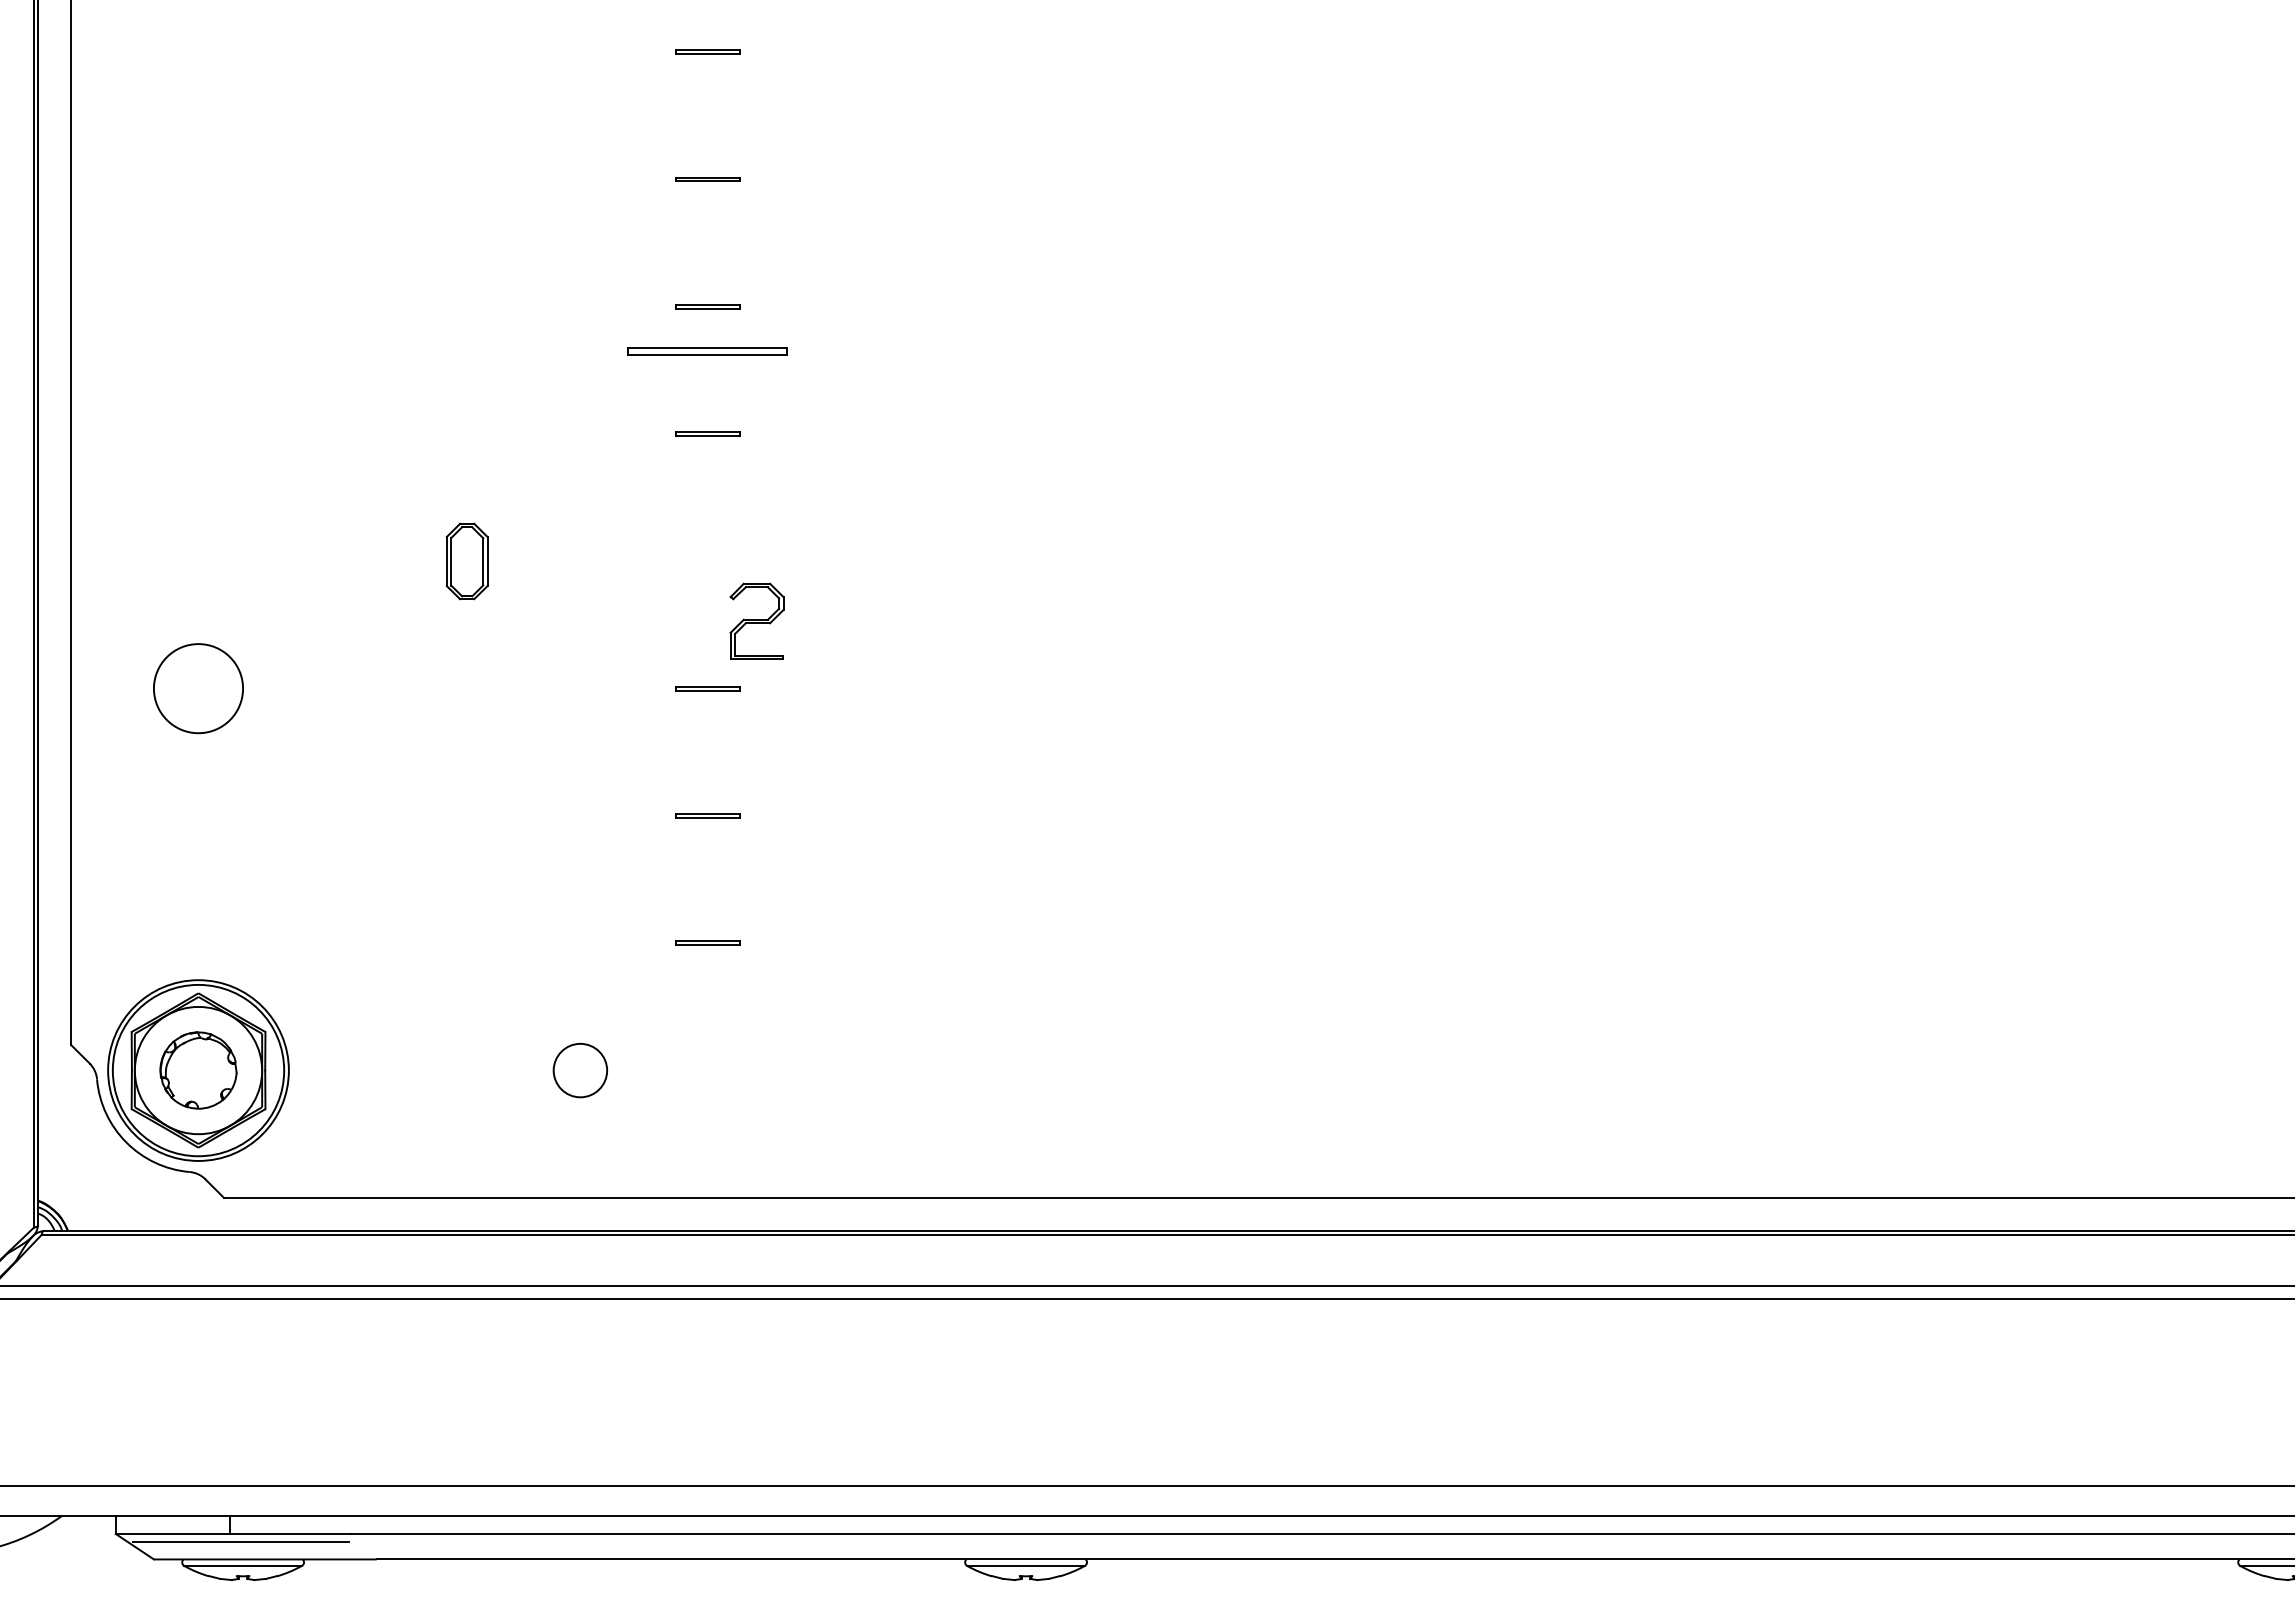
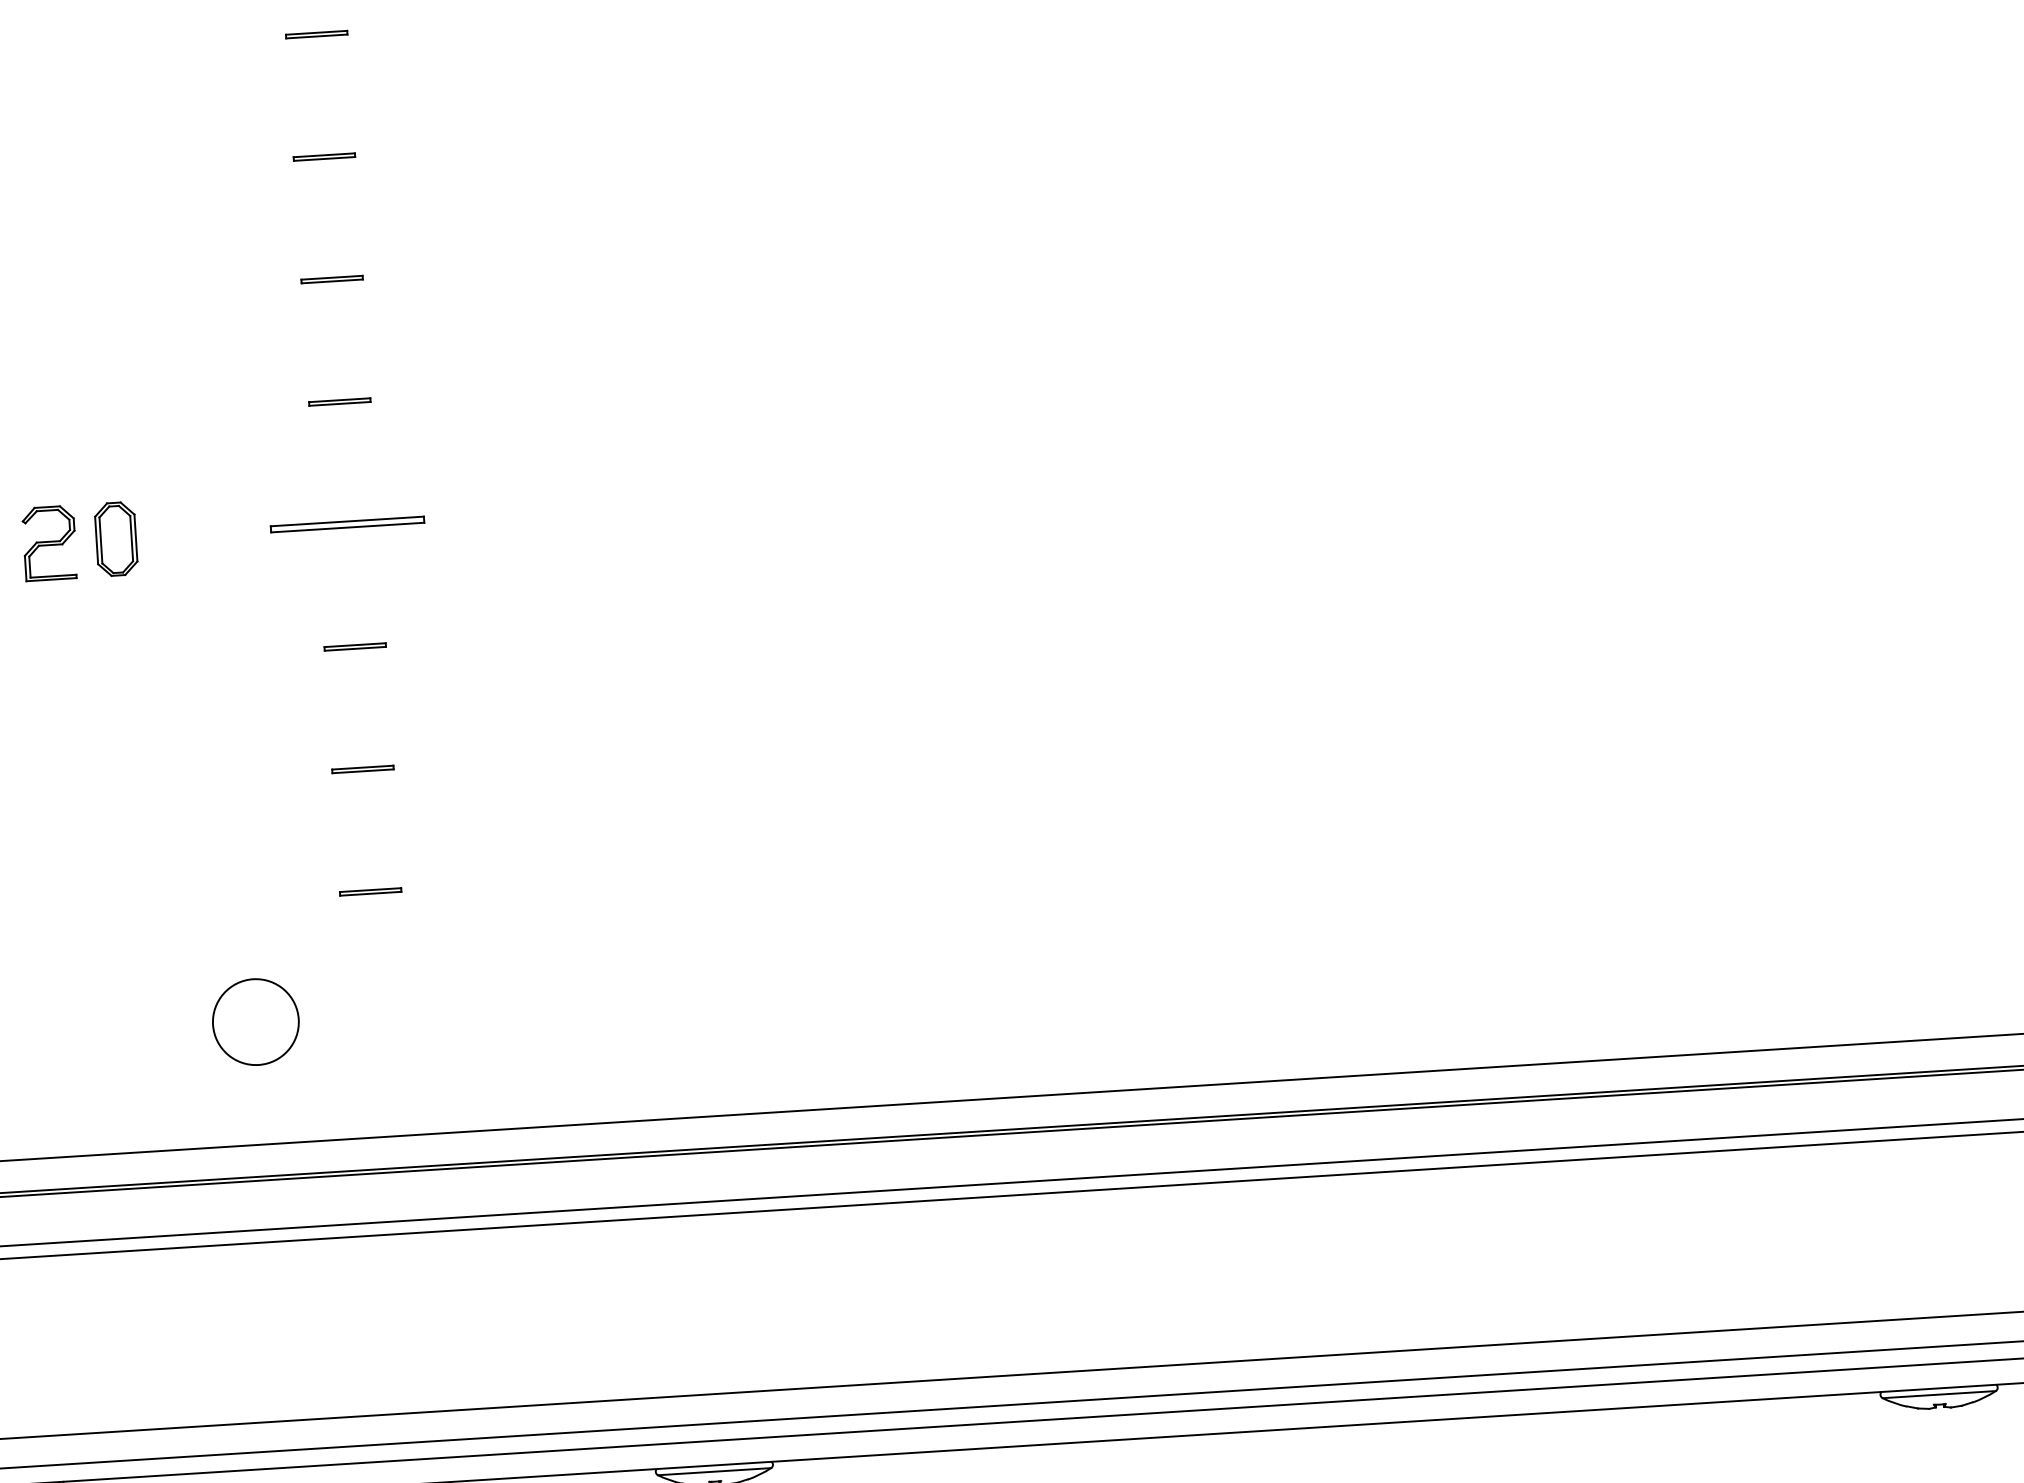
part: (707, 351) -> (347, 524), moved
part: (756, 620) -> (49, 542), moved
circle: (579, 1070) -> (255, 1022), size x1.67

